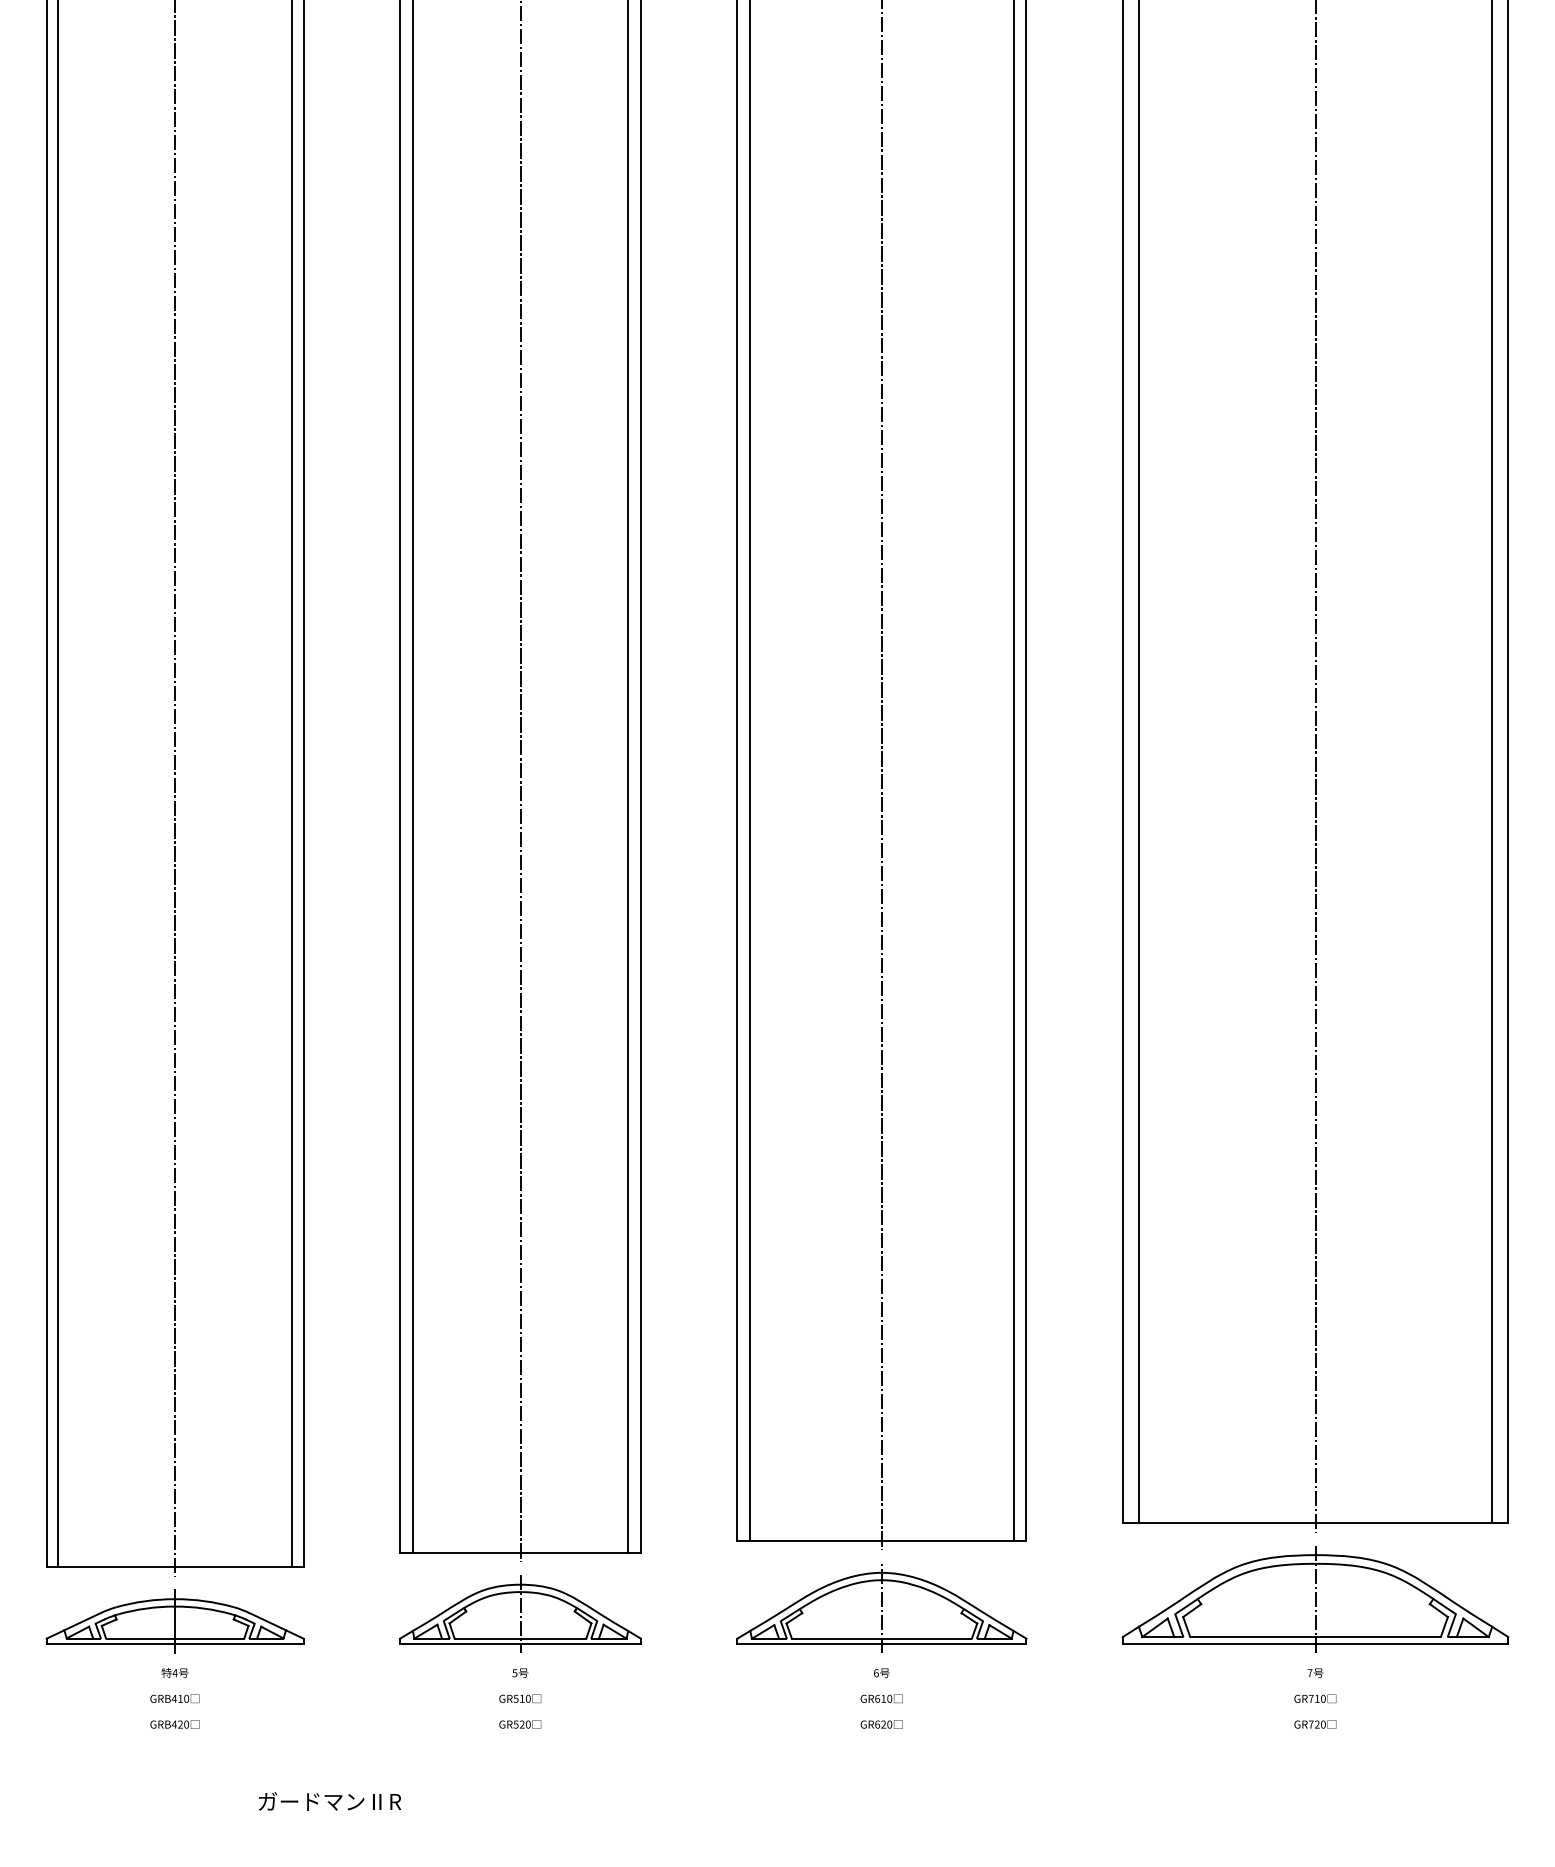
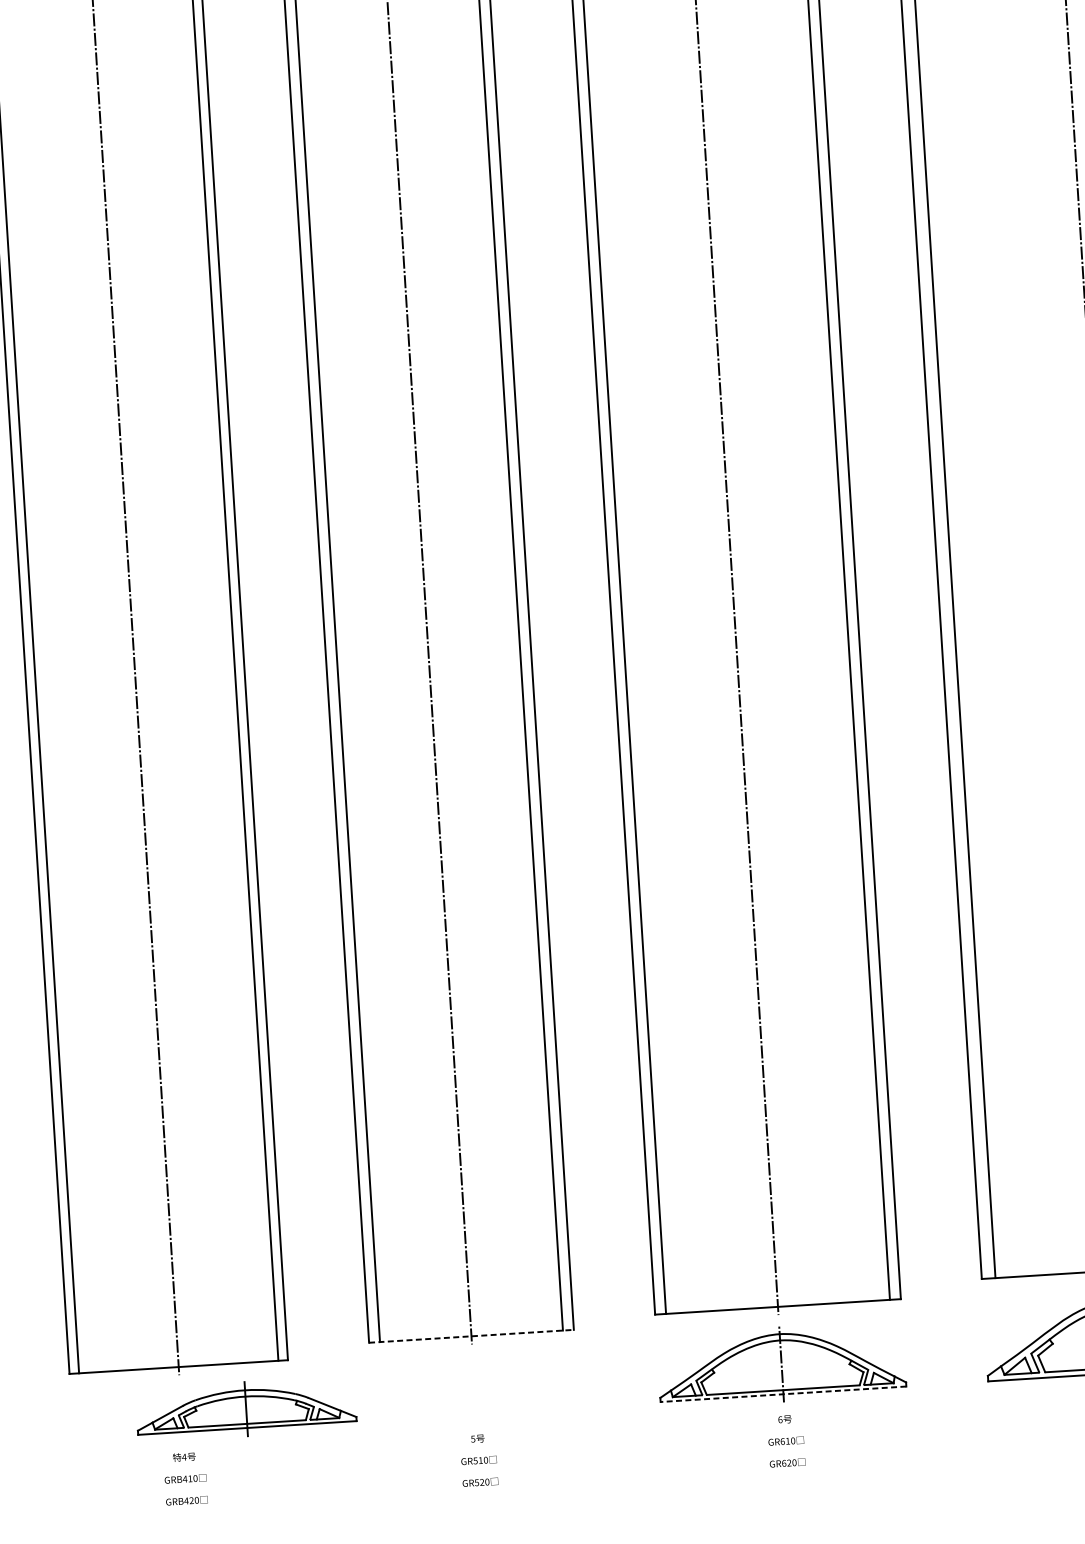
line: (521, 1552) -> (472, 1336), solid -> dashed
part: (520, 1613) -> (474, 1388), removed
part: (174, 1621) -> (245, 1409), moved
line: (881, 1643) -> (783, 1394), solid -> dashed

